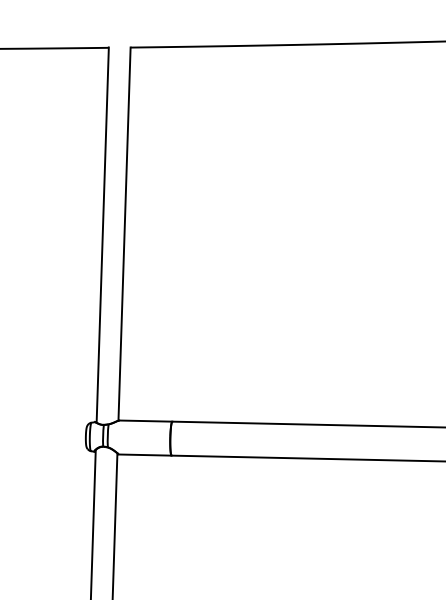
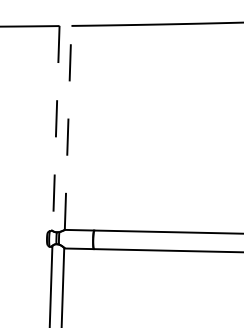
line: (125, 233) -> (68, 127), solid -> dashed
line: (103, 235) -> (56, 128), solid -> dashed

